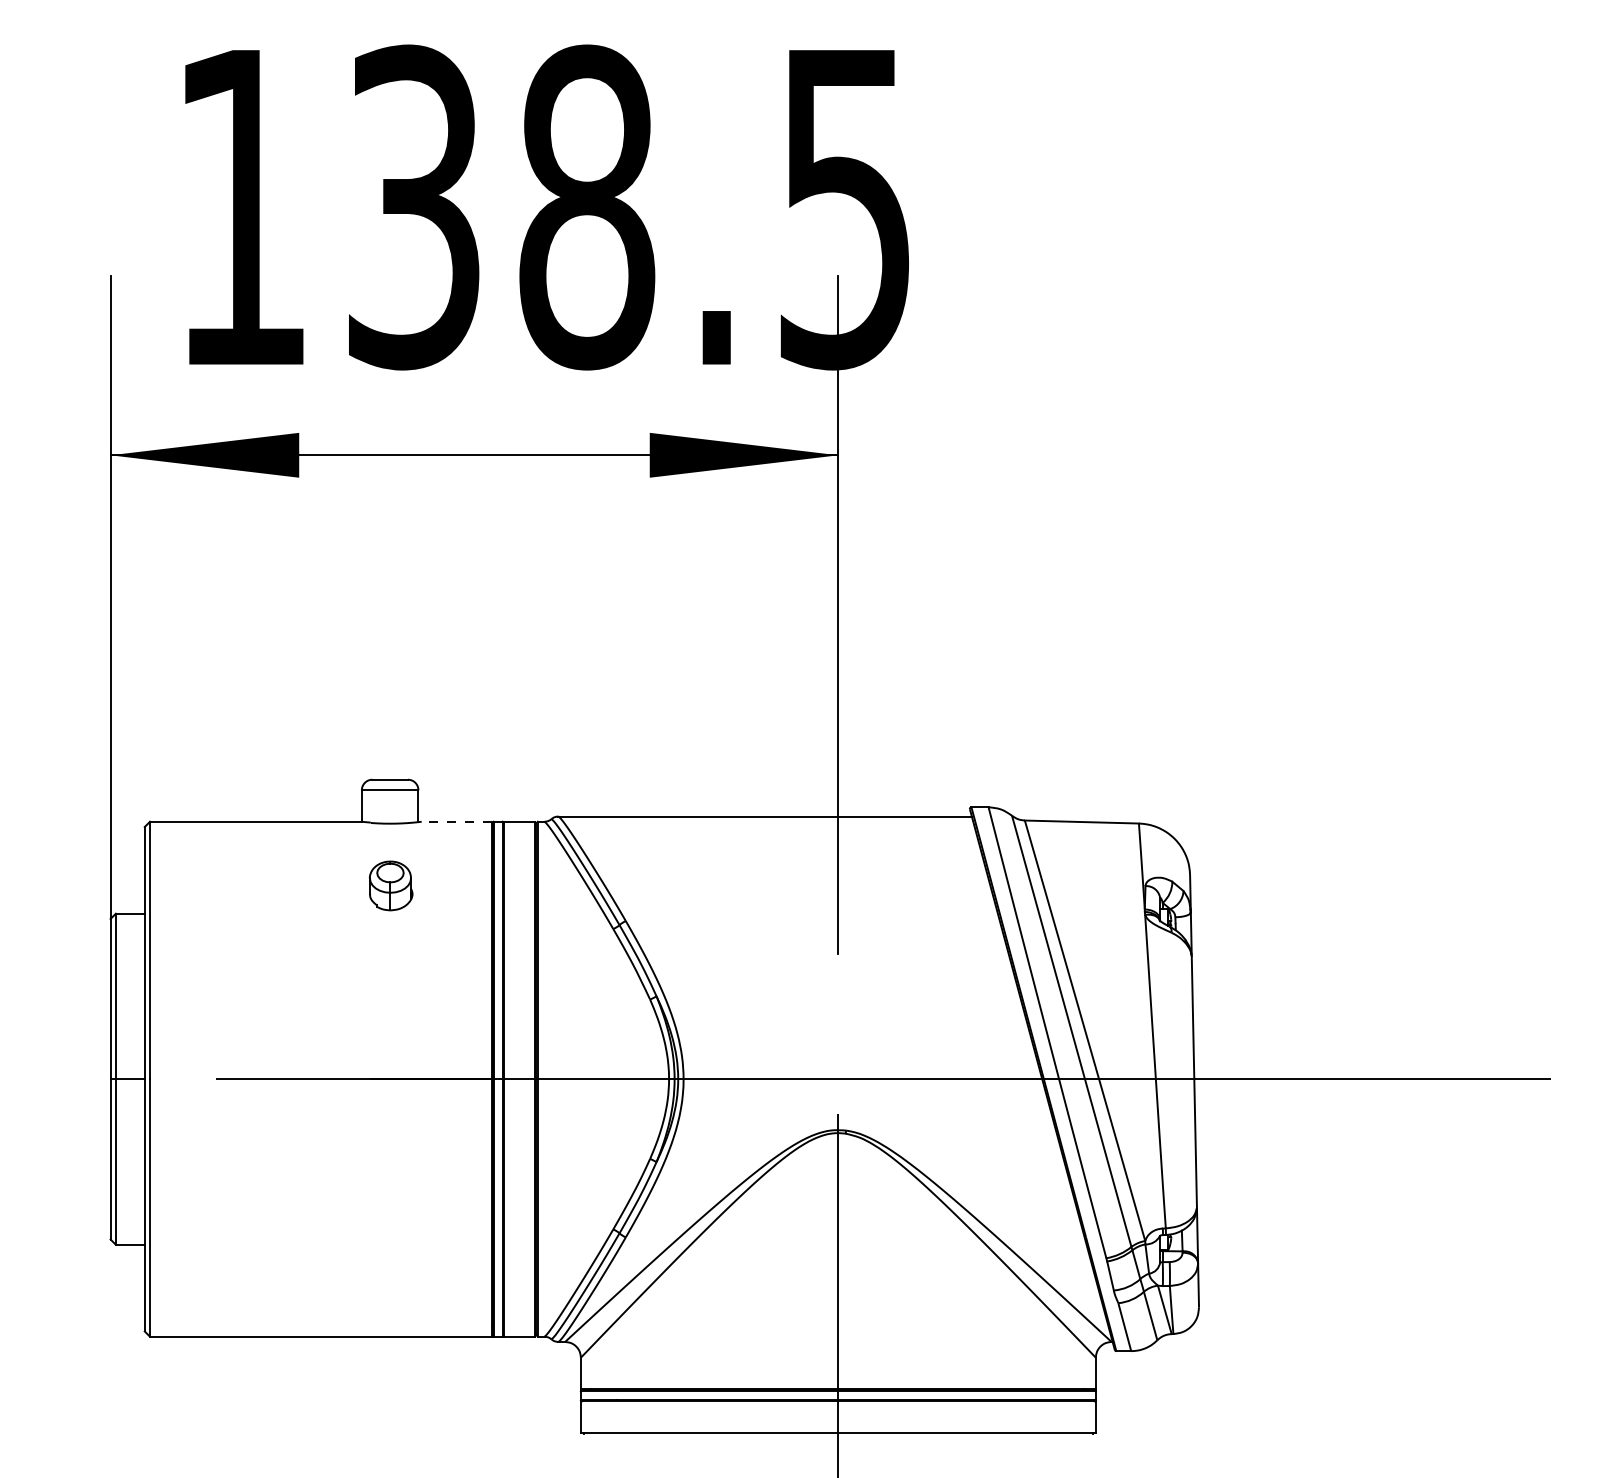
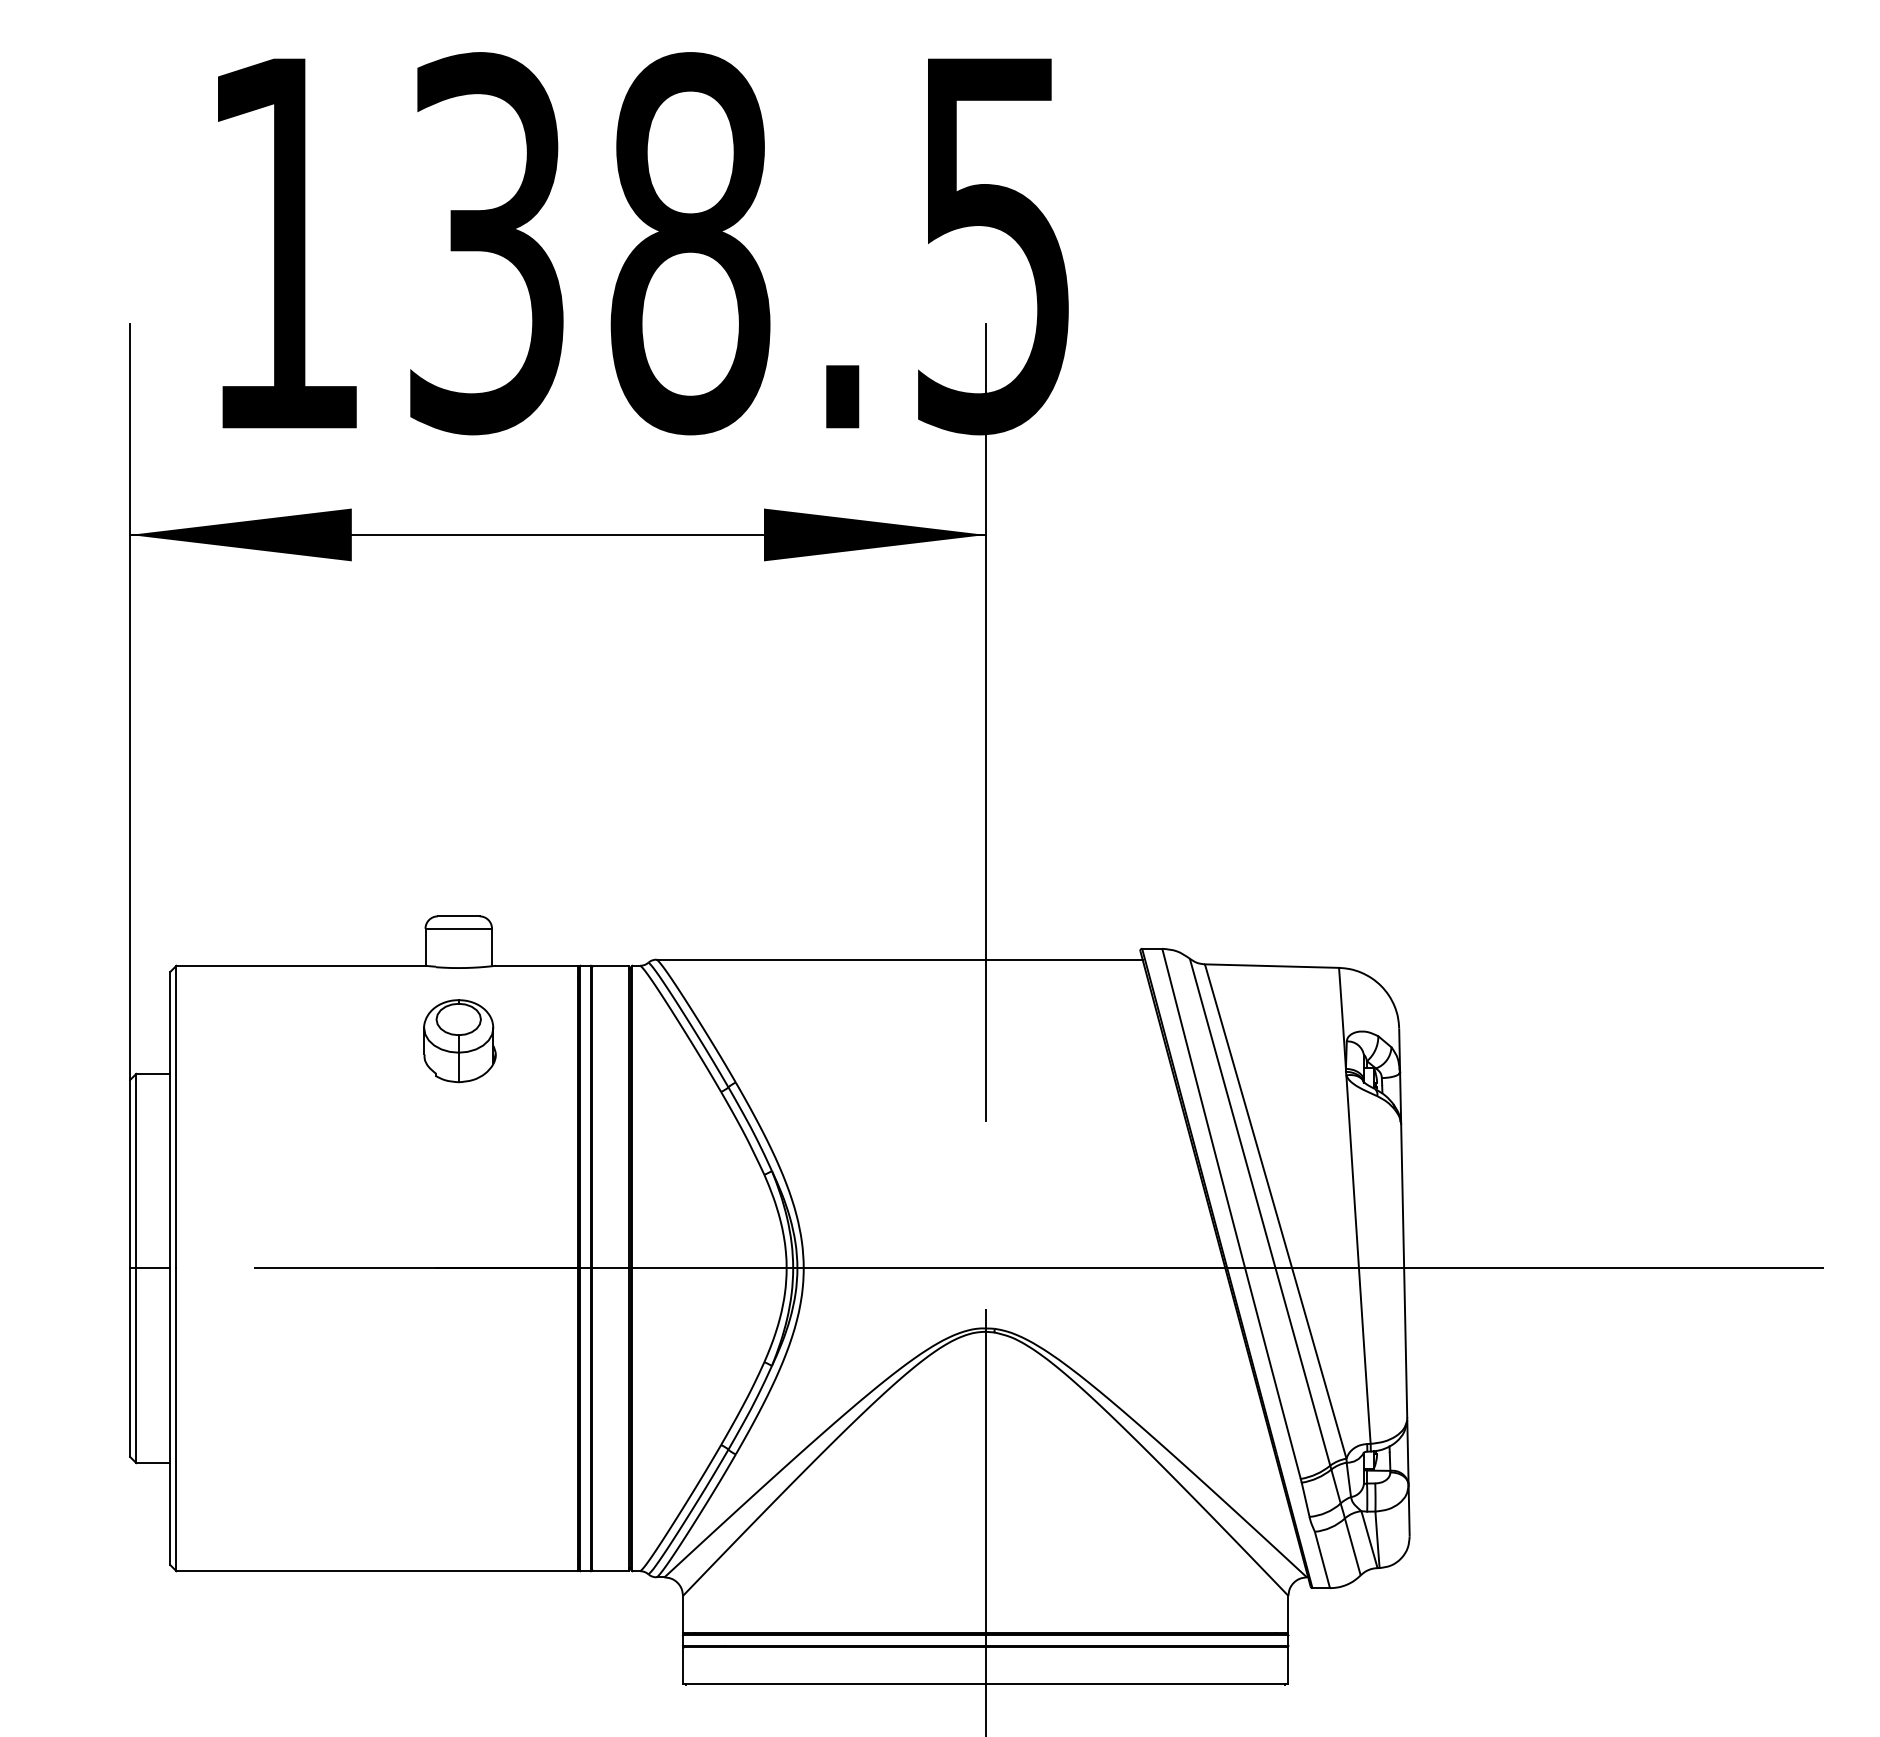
line: (456, 821) -> (536, 965), dashed -> solid
part: (390, 886) -> (459, 1041), size x1.43

